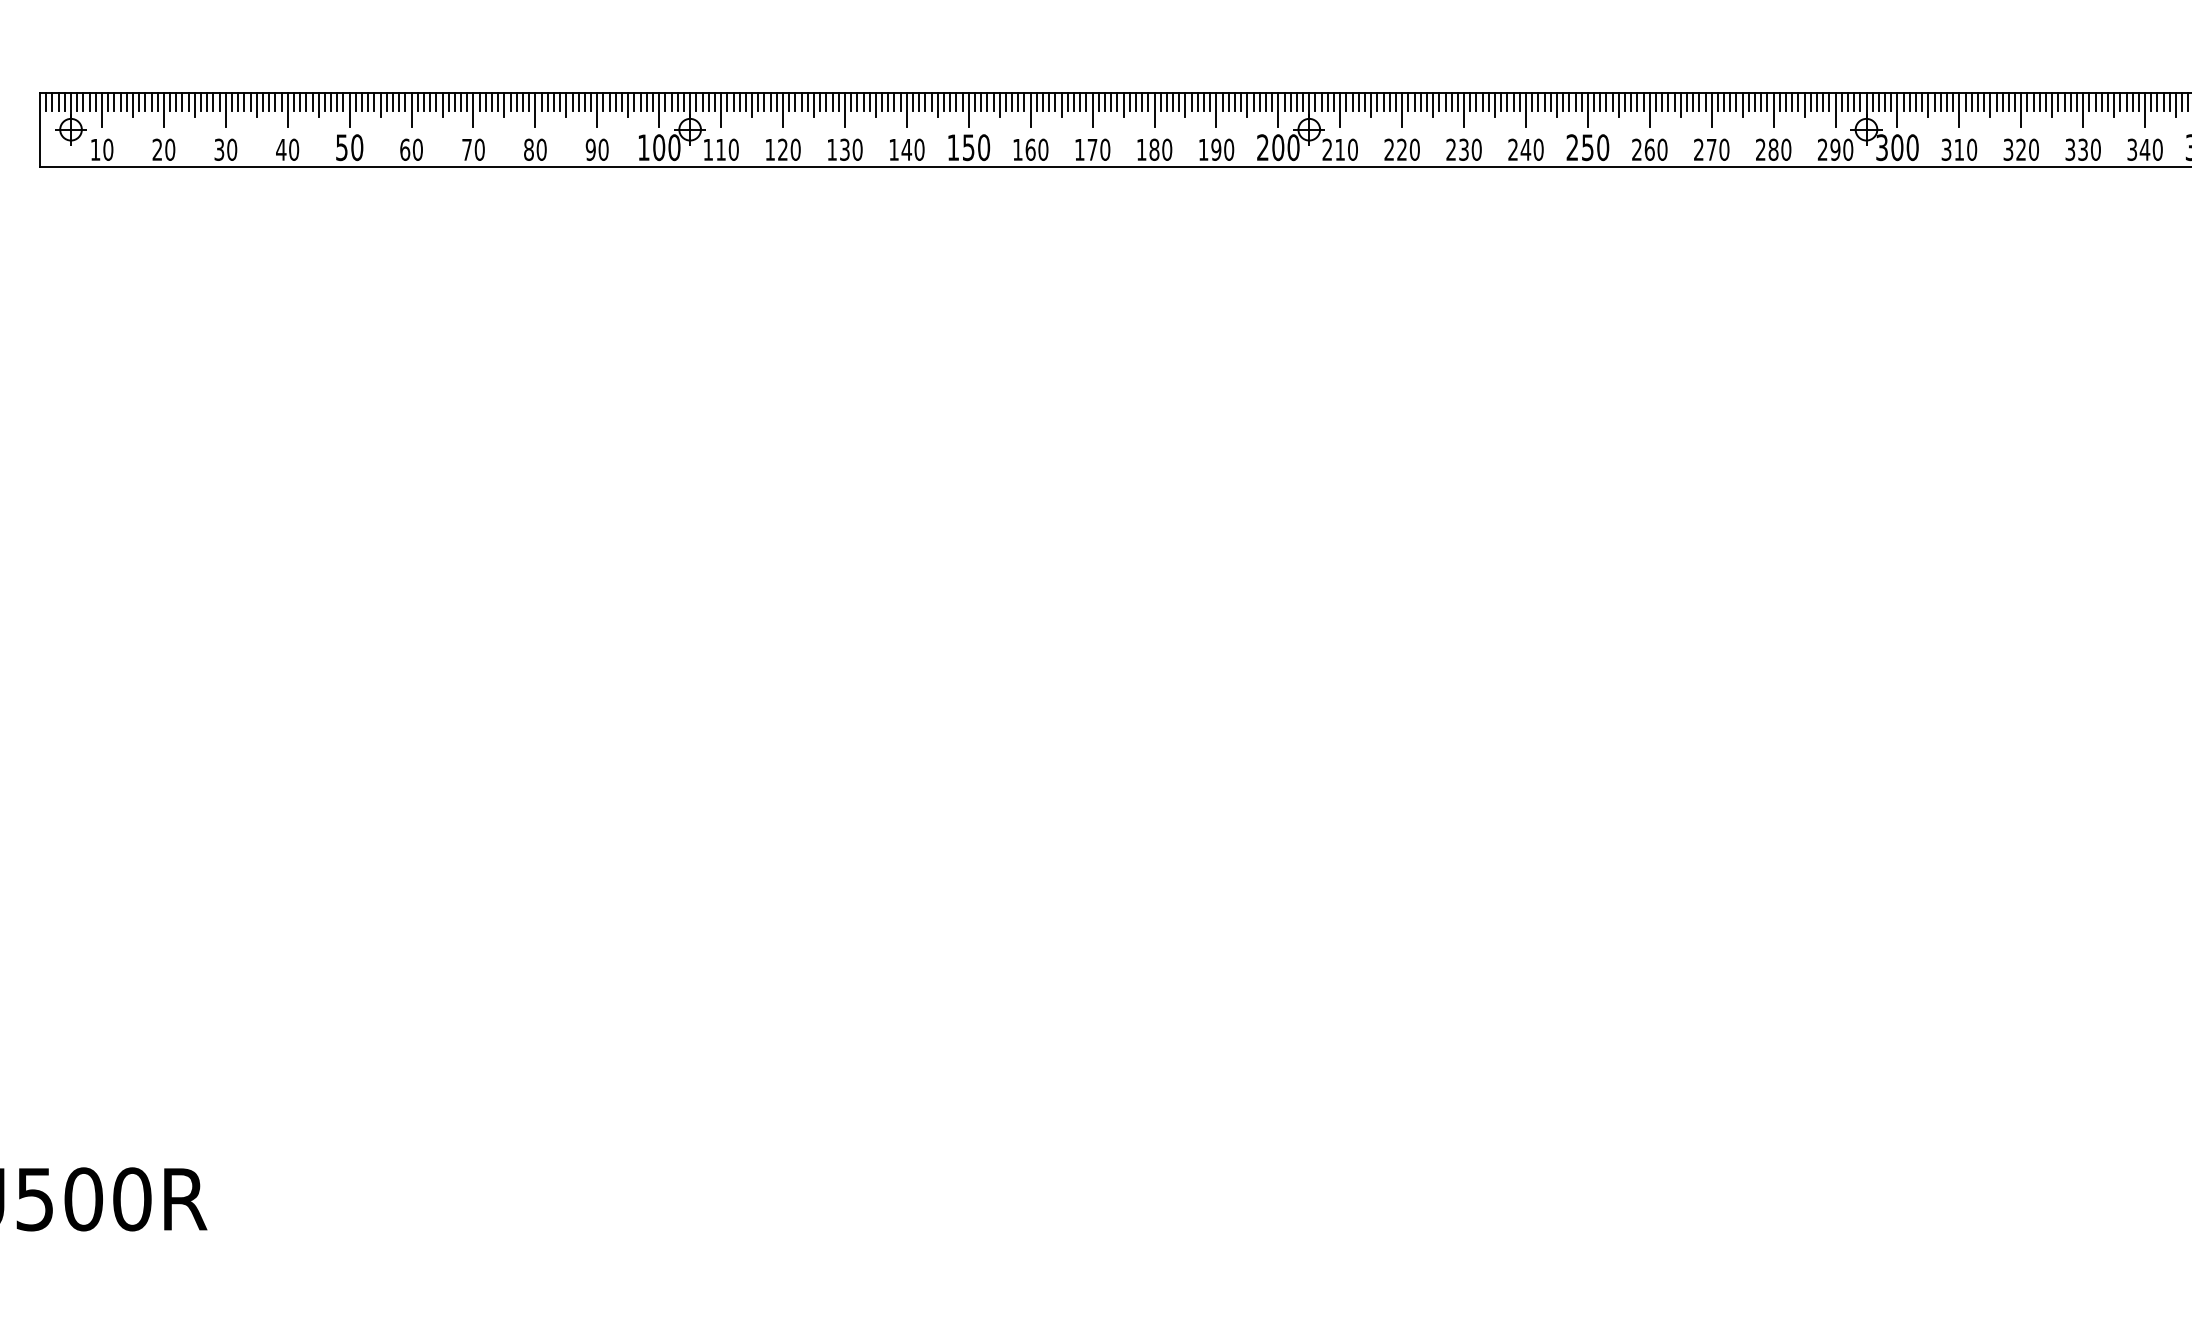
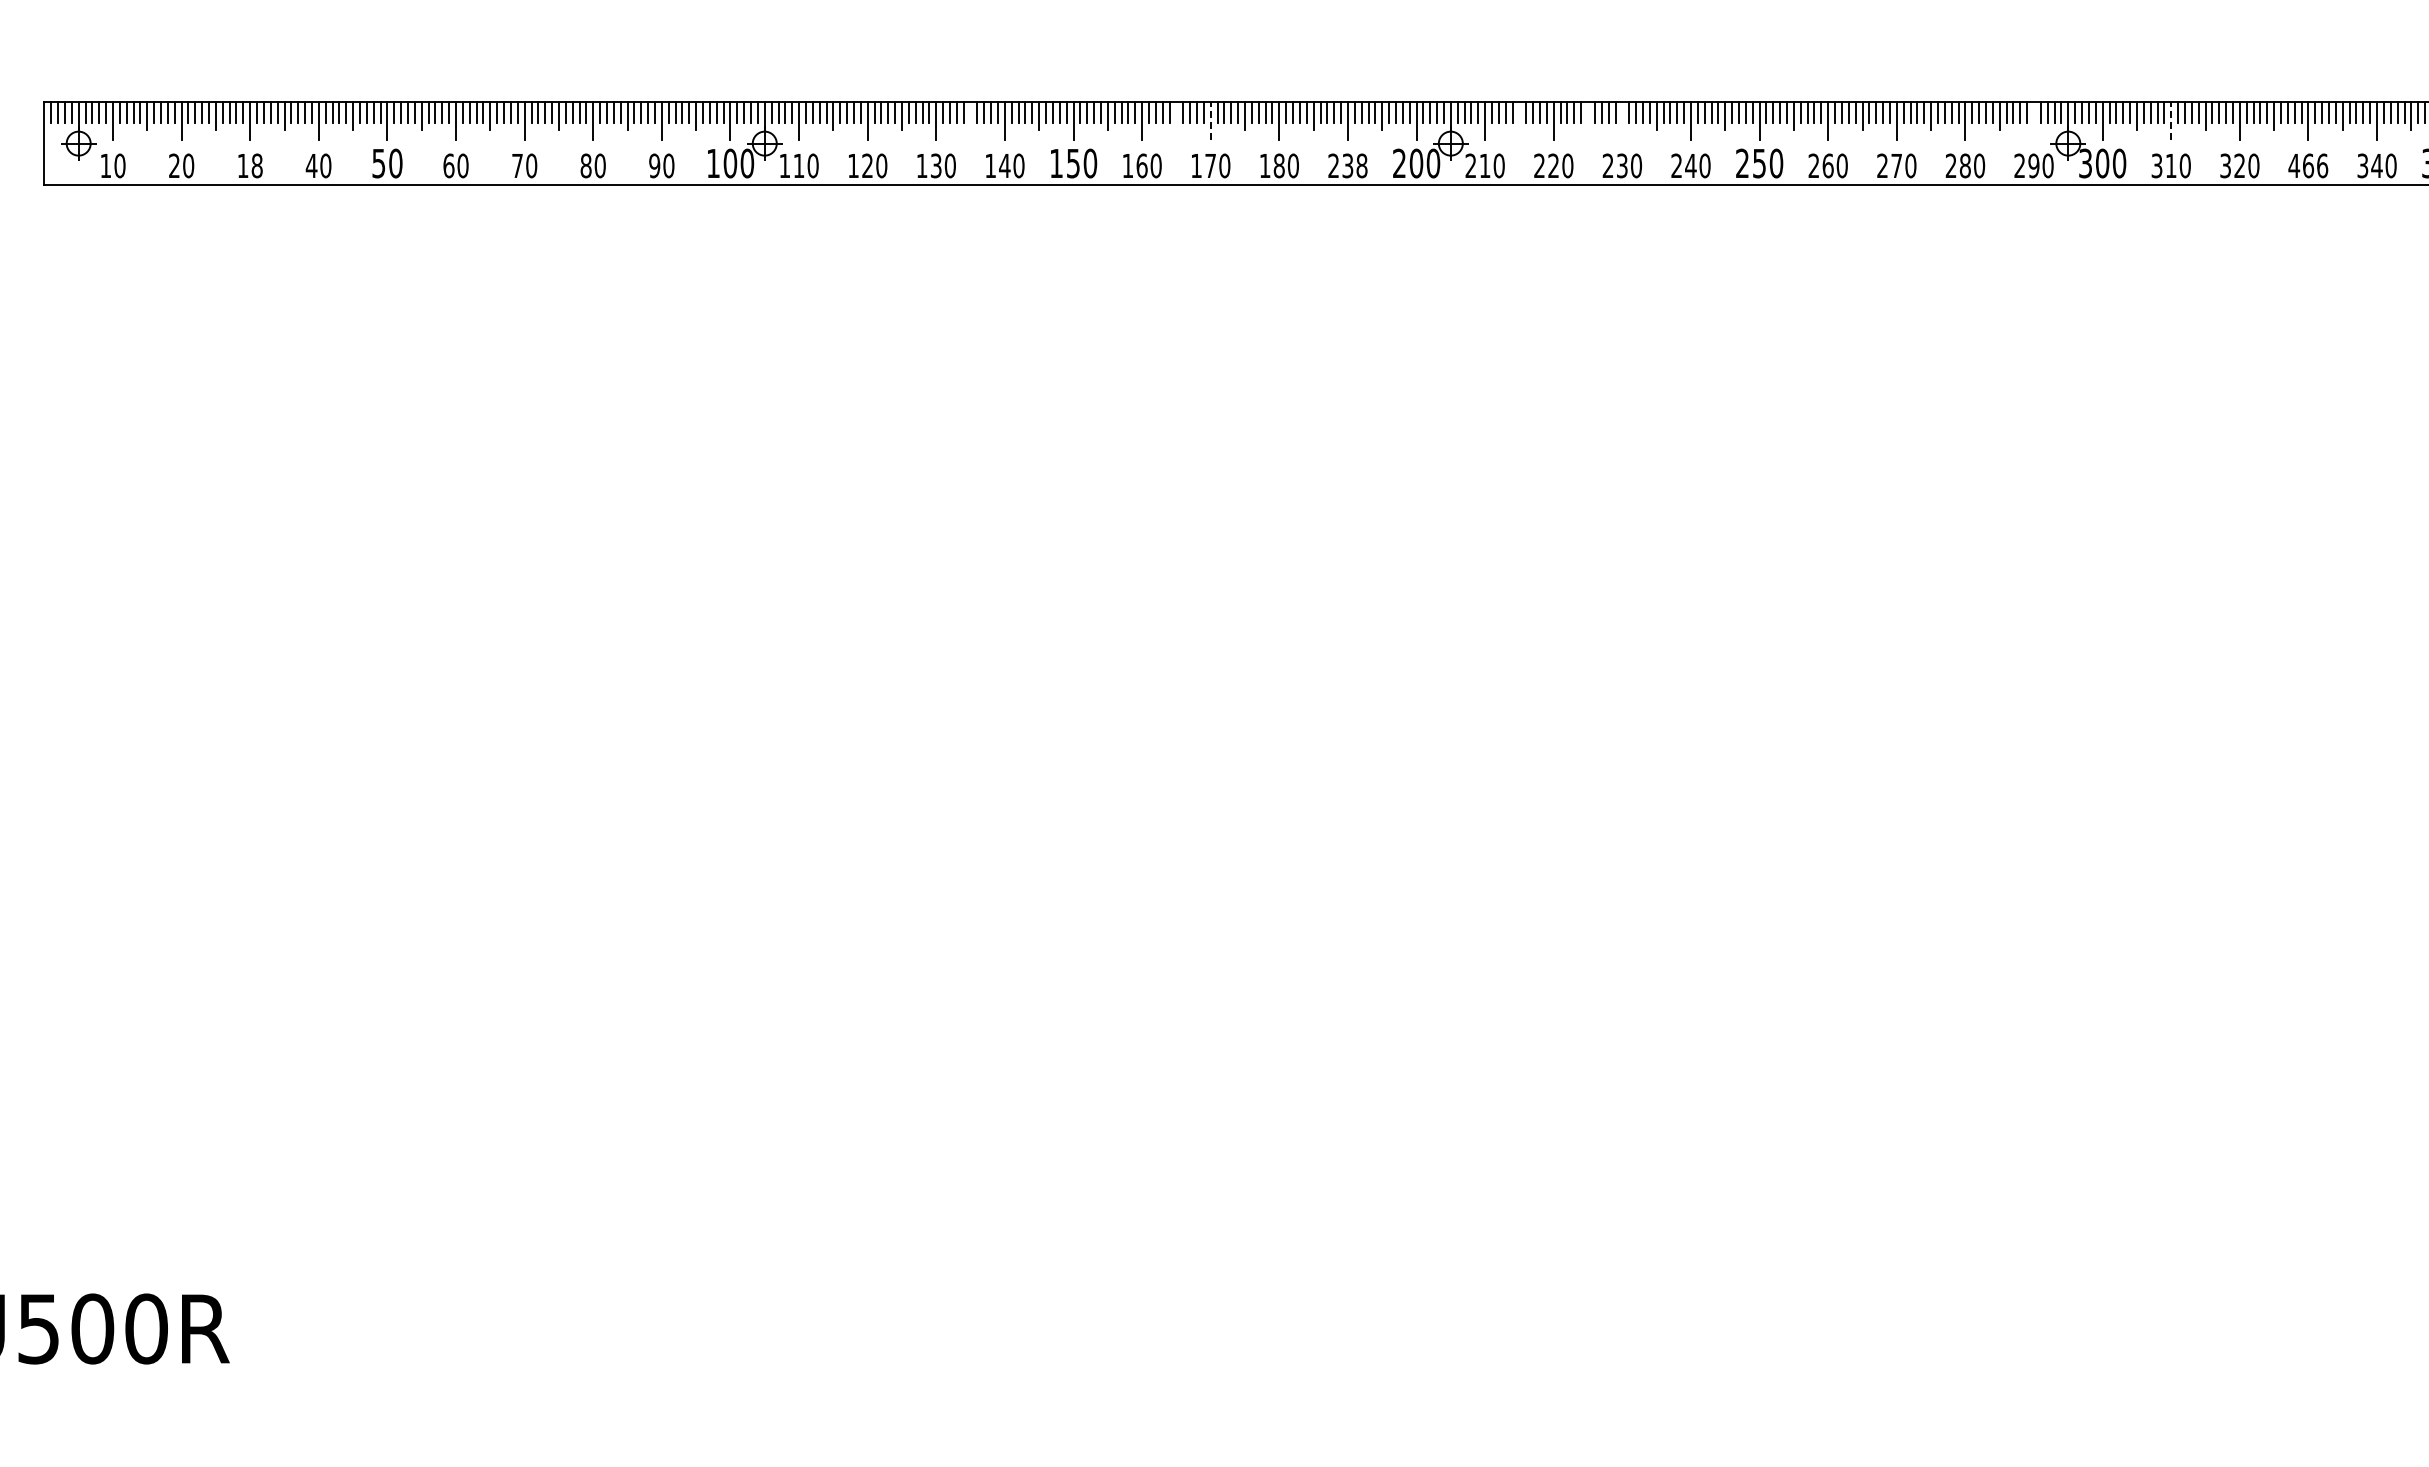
line: (875, 104) -> (970, 115), removed
line: (1061, 104) -> (1176, 115), removed
line: (1371, 104) -> (1519, 115), removed
line: (1433, 104) -> (1588, 115), removed
line: (1092, 109) -> (1210, 121), solid -> dashed
line: (1464, 109) -> (1622, 121), removed
line: (1835, 109) -> (2034, 121), removed
line: (1959, 109) -> (2171, 121), solid -> dashed
text: (225, 149) -> (249, 165), 30 -> 18
text: (1216, 149) -> (1347, 165), 190 -> 238
text: (2083, 149) -> (2308, 165), 330 -> 466

